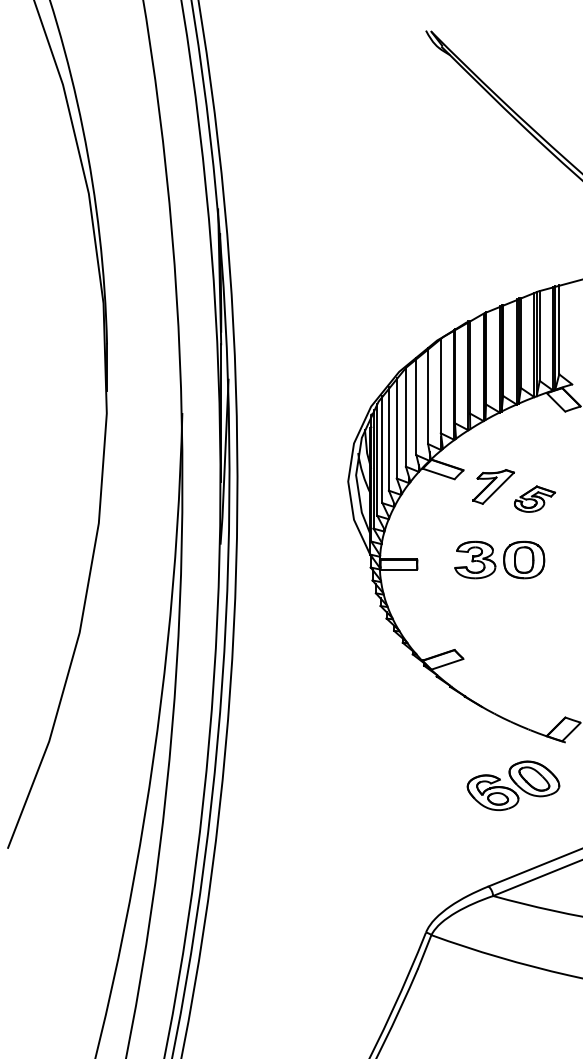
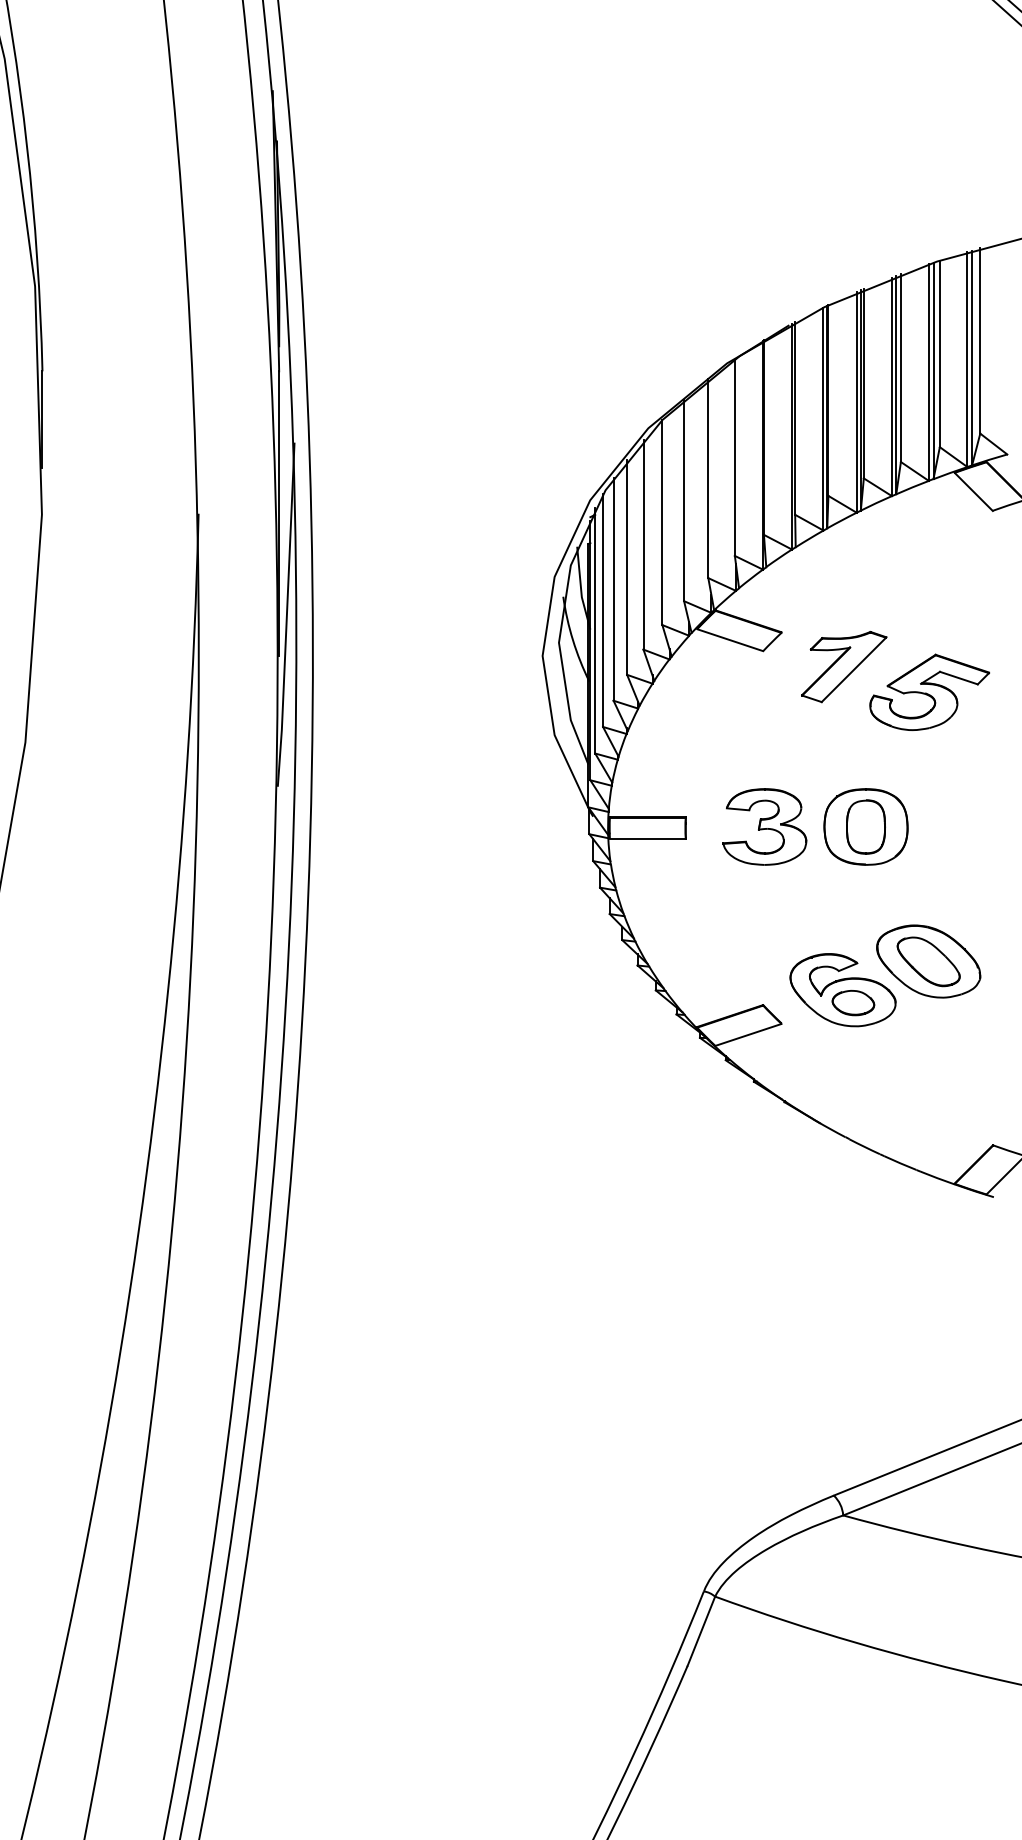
part: (534, 499) -> (928, 693), size x1.43
part: (499, 559) -> (814, 825), moved
part: (513, 785) -> (885, 975), moved

